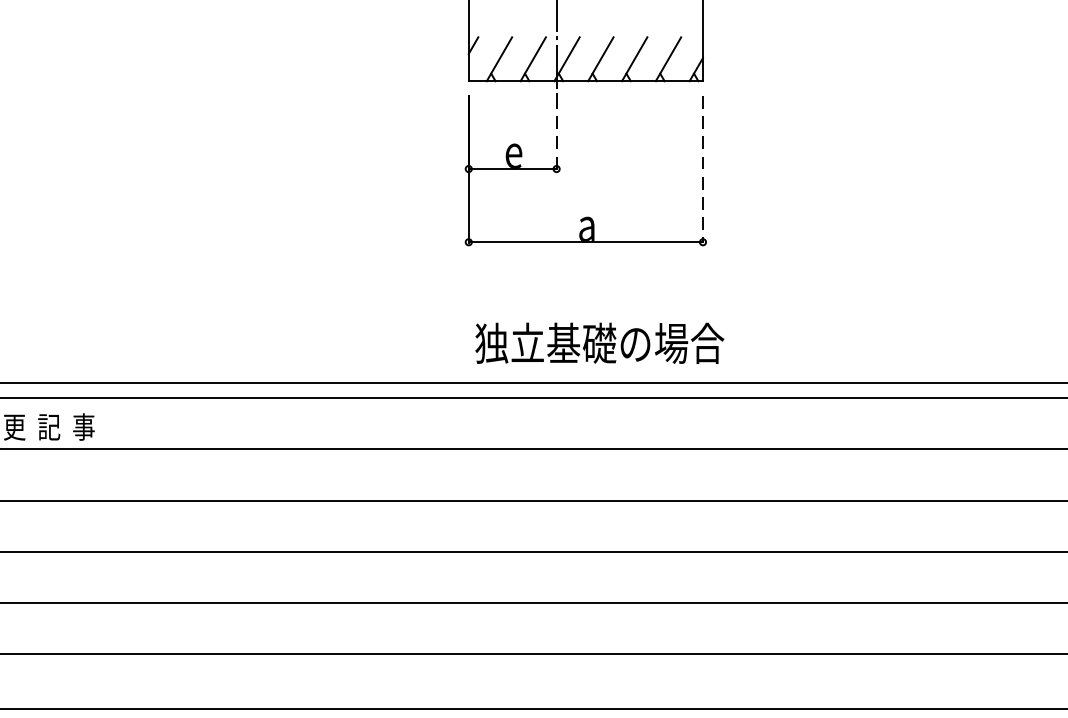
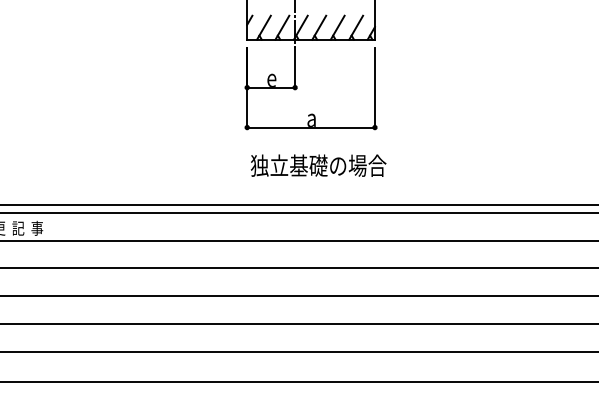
line: (557, 132) -> (295, 67), dashed -> solid
line: (702, 168) -> (374, 87), dashed -> solid
text: (599, 342) -> (318, 165), moved

